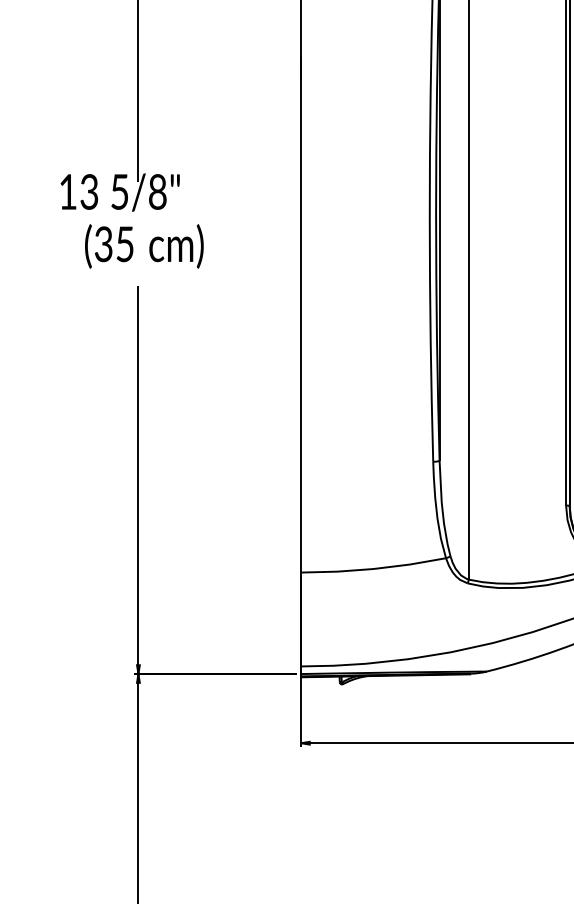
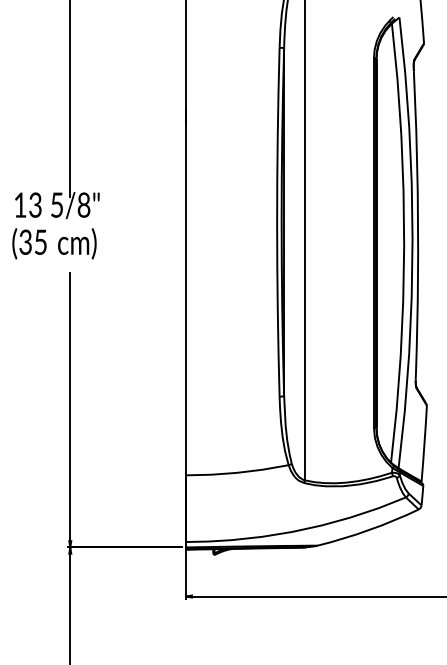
text: (144, 246) -> (54, 243), moved

